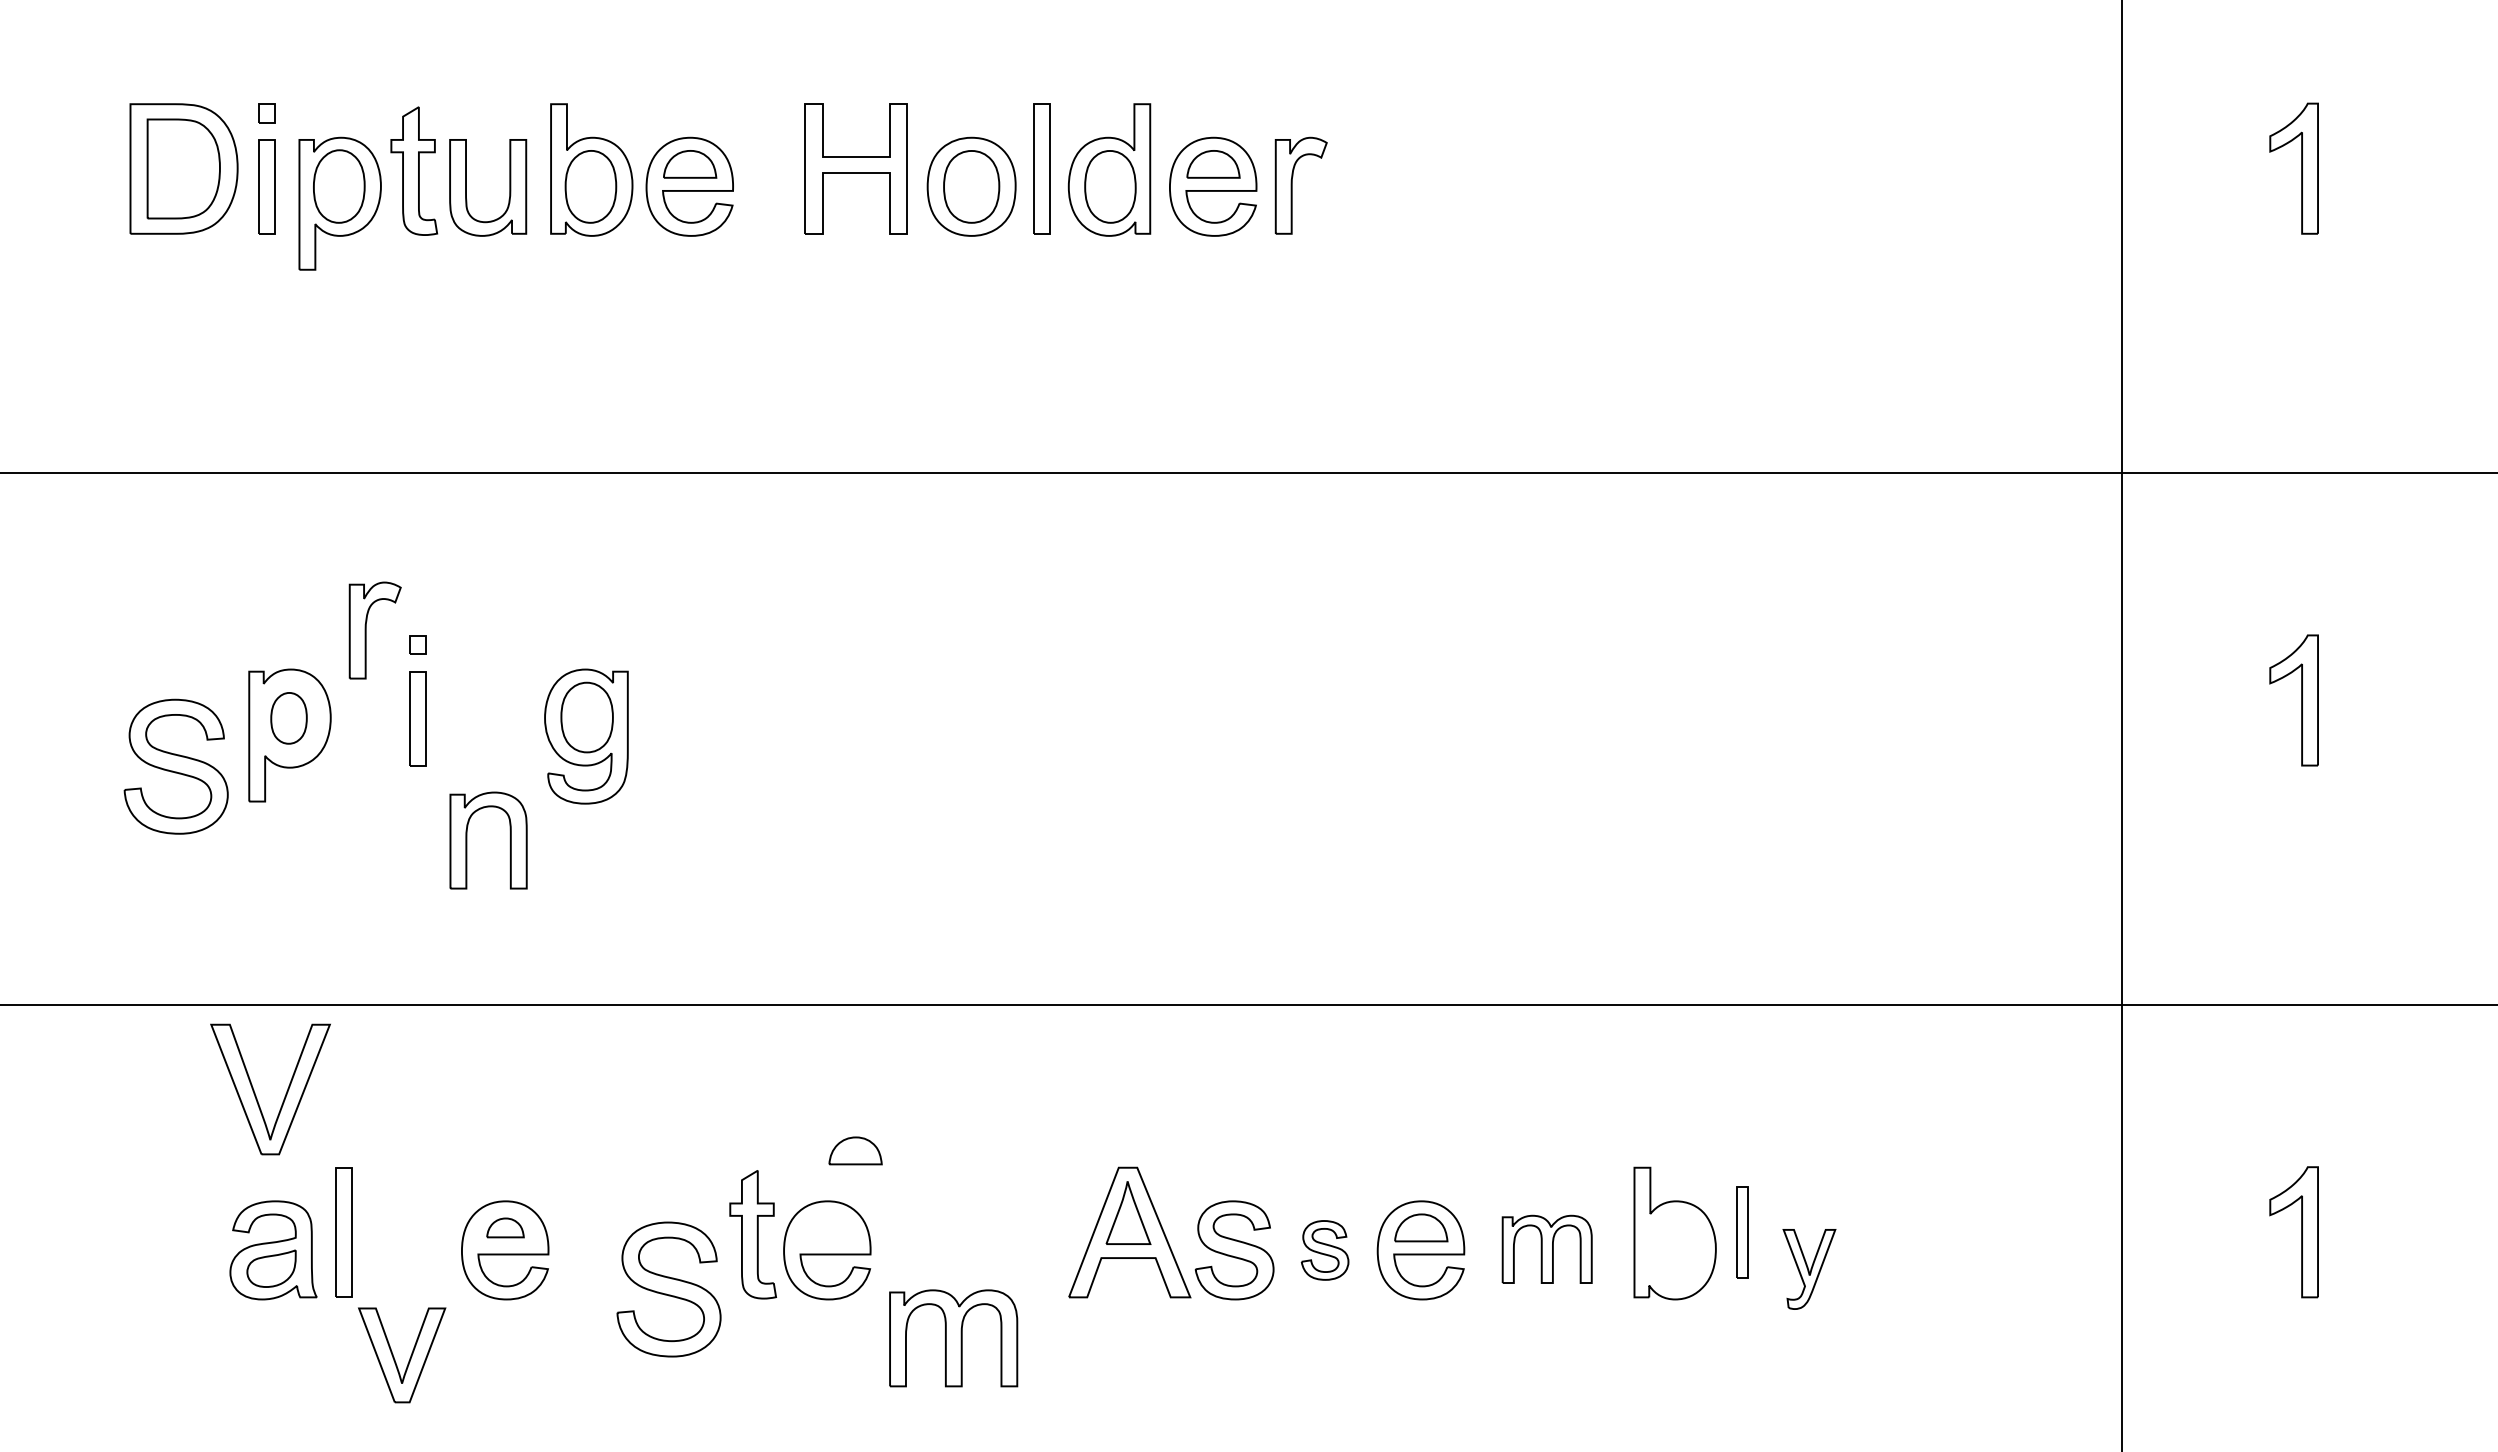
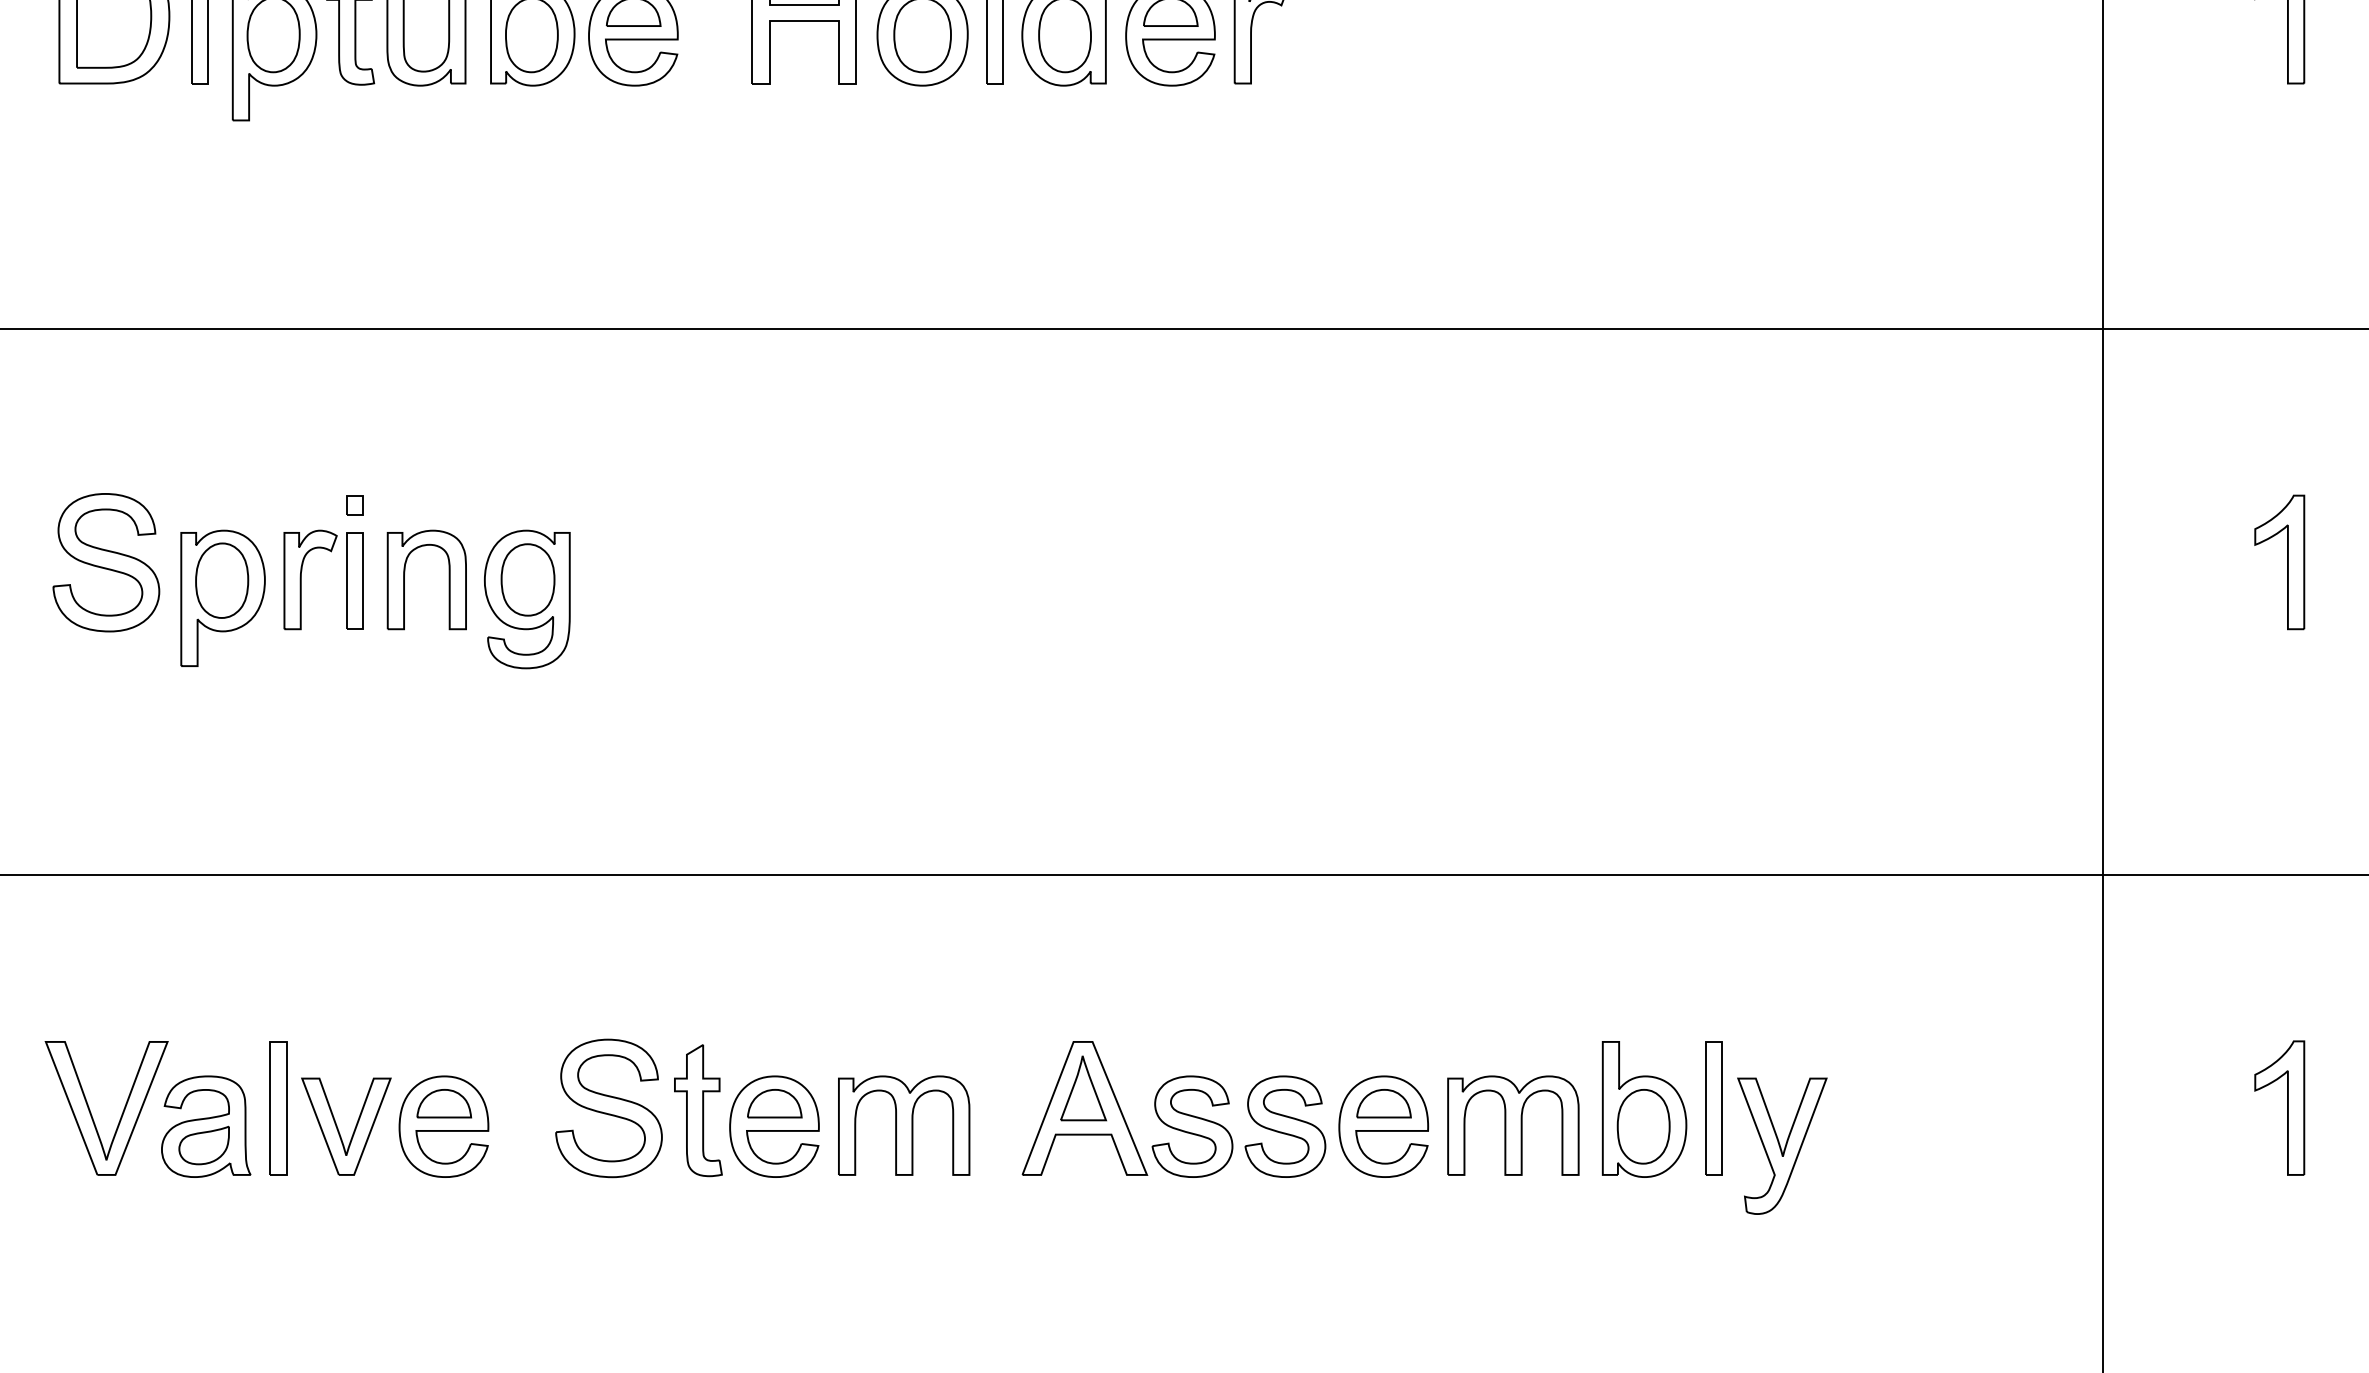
part: (366, 630) -> (301, 579), moved
part: (288, 718) -> (221, 580), size x1.43
part: (175, 766) -> (105, 562), moved
part: (467, 840) -> (405, 579), moved
part: (256, 1095) -> (92, 1114), moved
part: (855, 1150) -> (774, 1103), moved
part: (505, 1227) -> (444, 1103), size x1.43
part: (1742, 1232) -> (1713, 1108), size x1.43
part: (1546, 1249) -> (1512, 1125), size x1.43
part: (1324, 1250) -> (1284, 1126), size x1.67
part: (1674, 1250) -> (1643, 1126), added
part: (1809, 1269) -> (1782, 1146), size x1.67
part: (668, 1289) -> (608, 1108), moved
part: (953, 1338) -> (903, 1125), moved
part: (409, 1358) -> (353, 1129), moved

